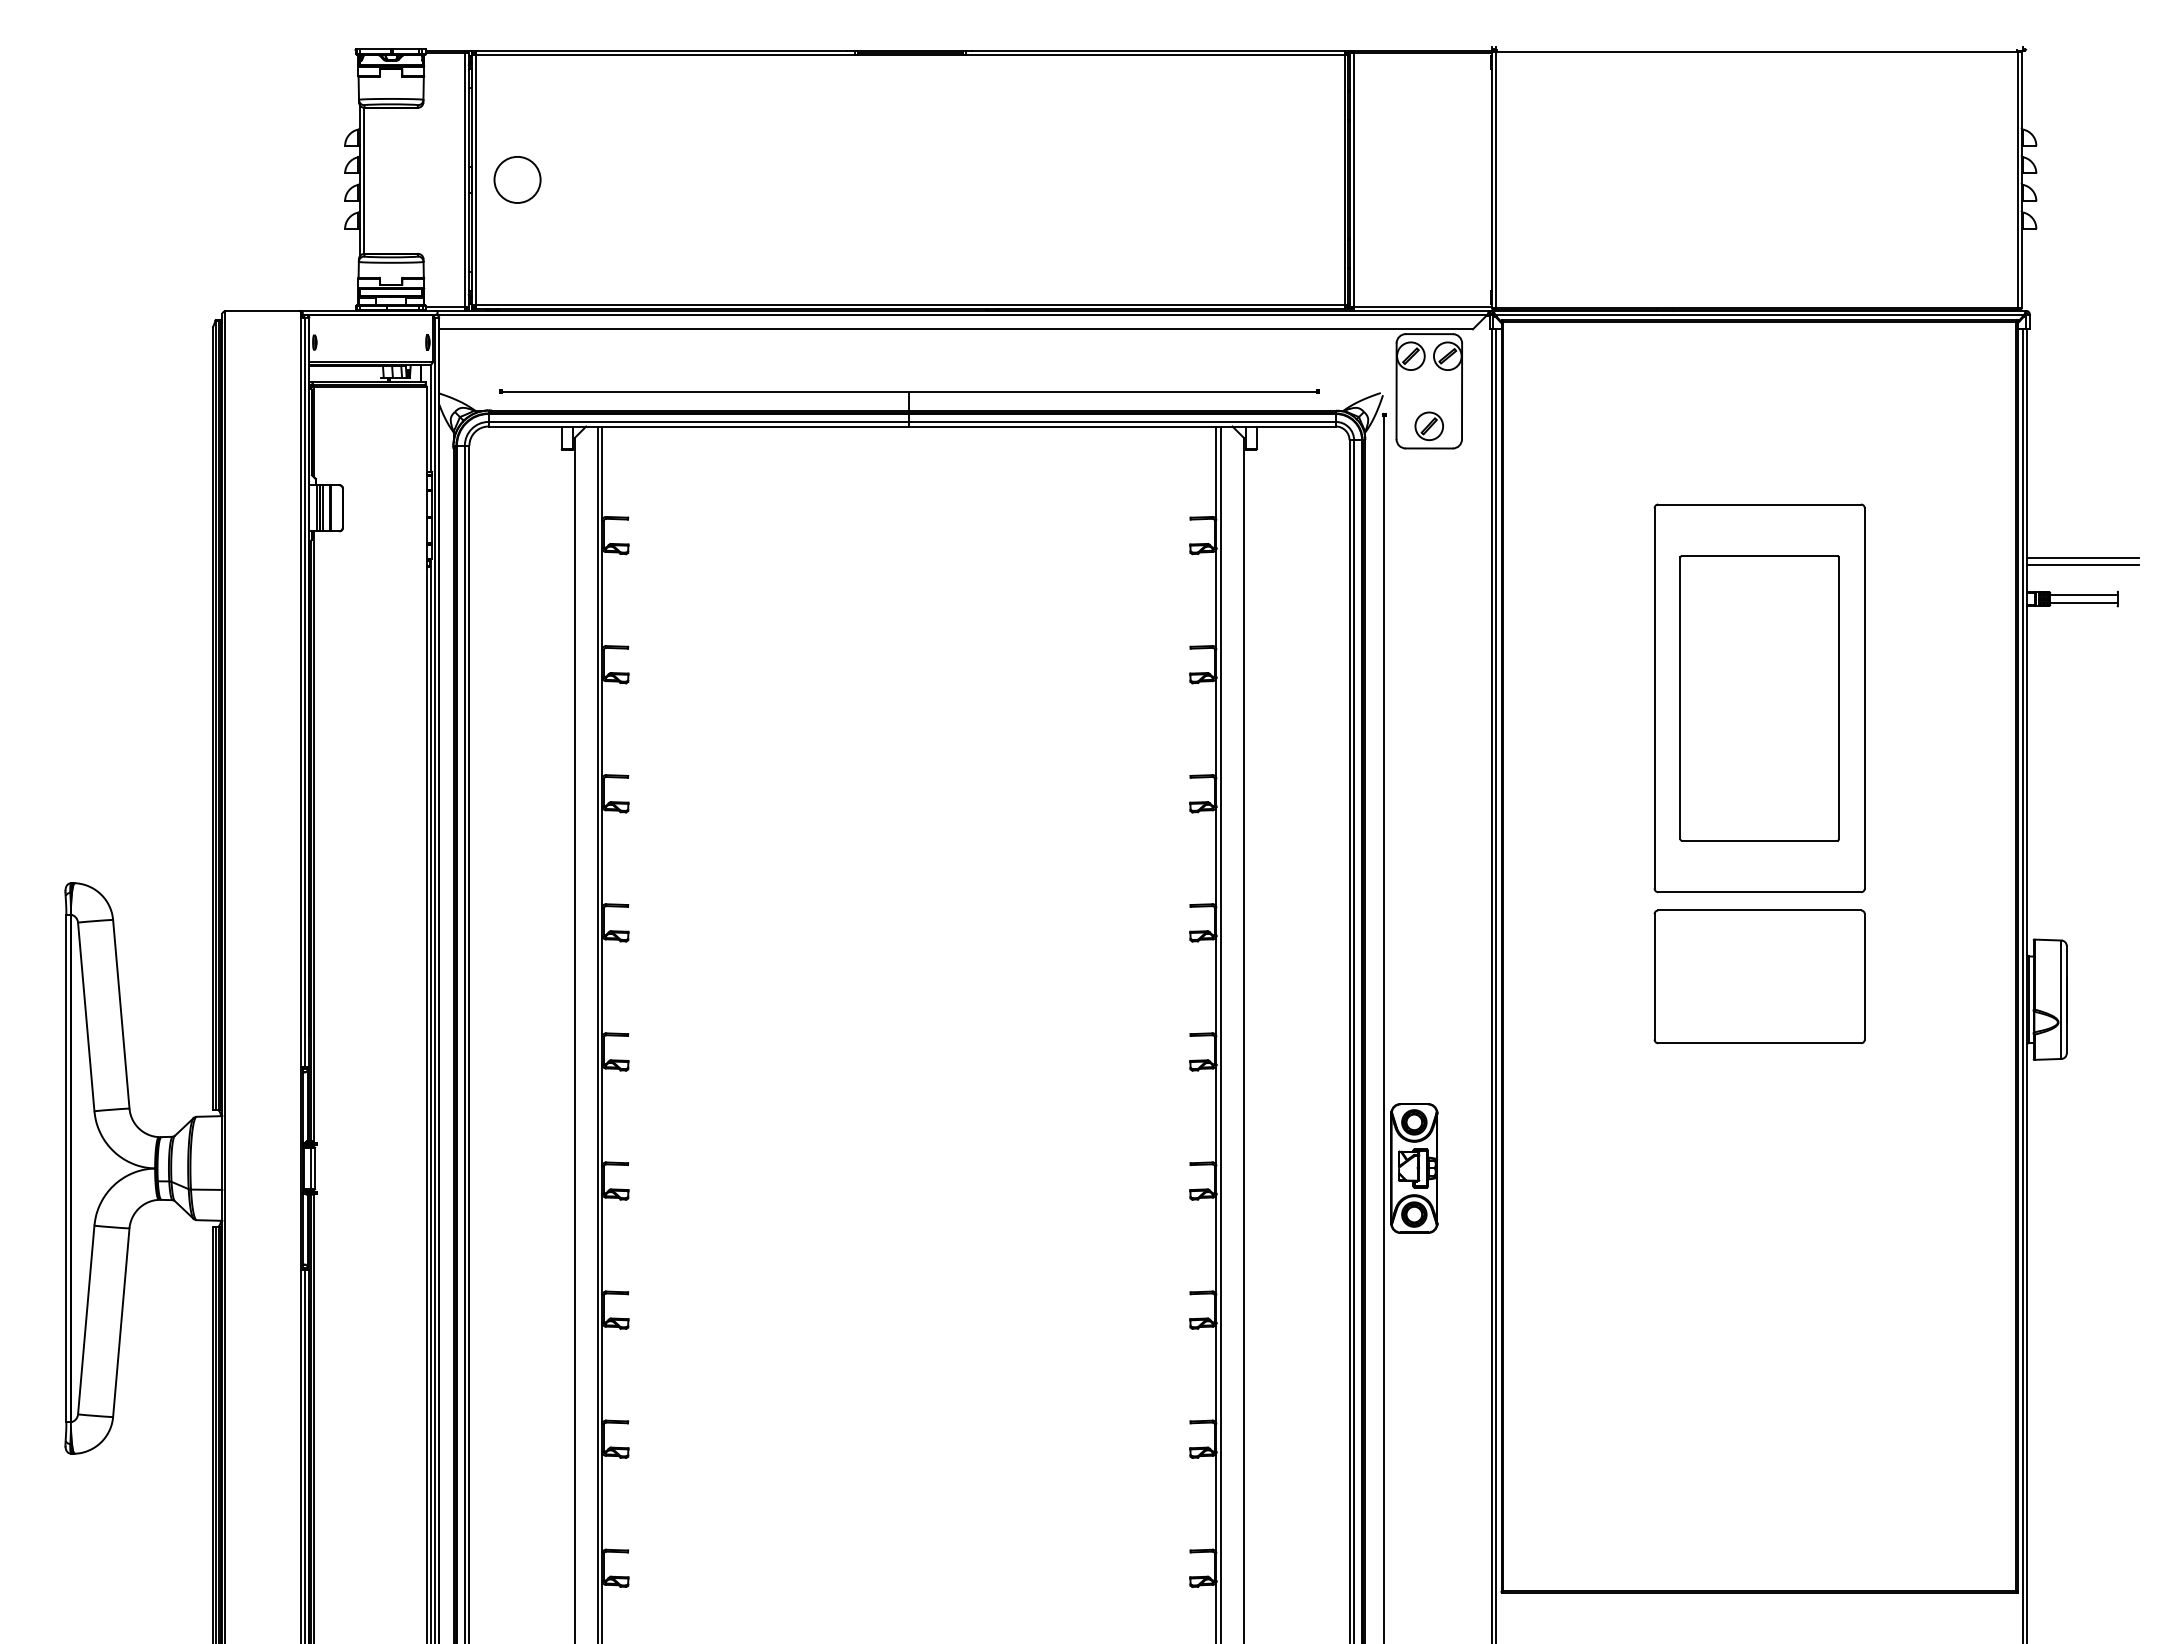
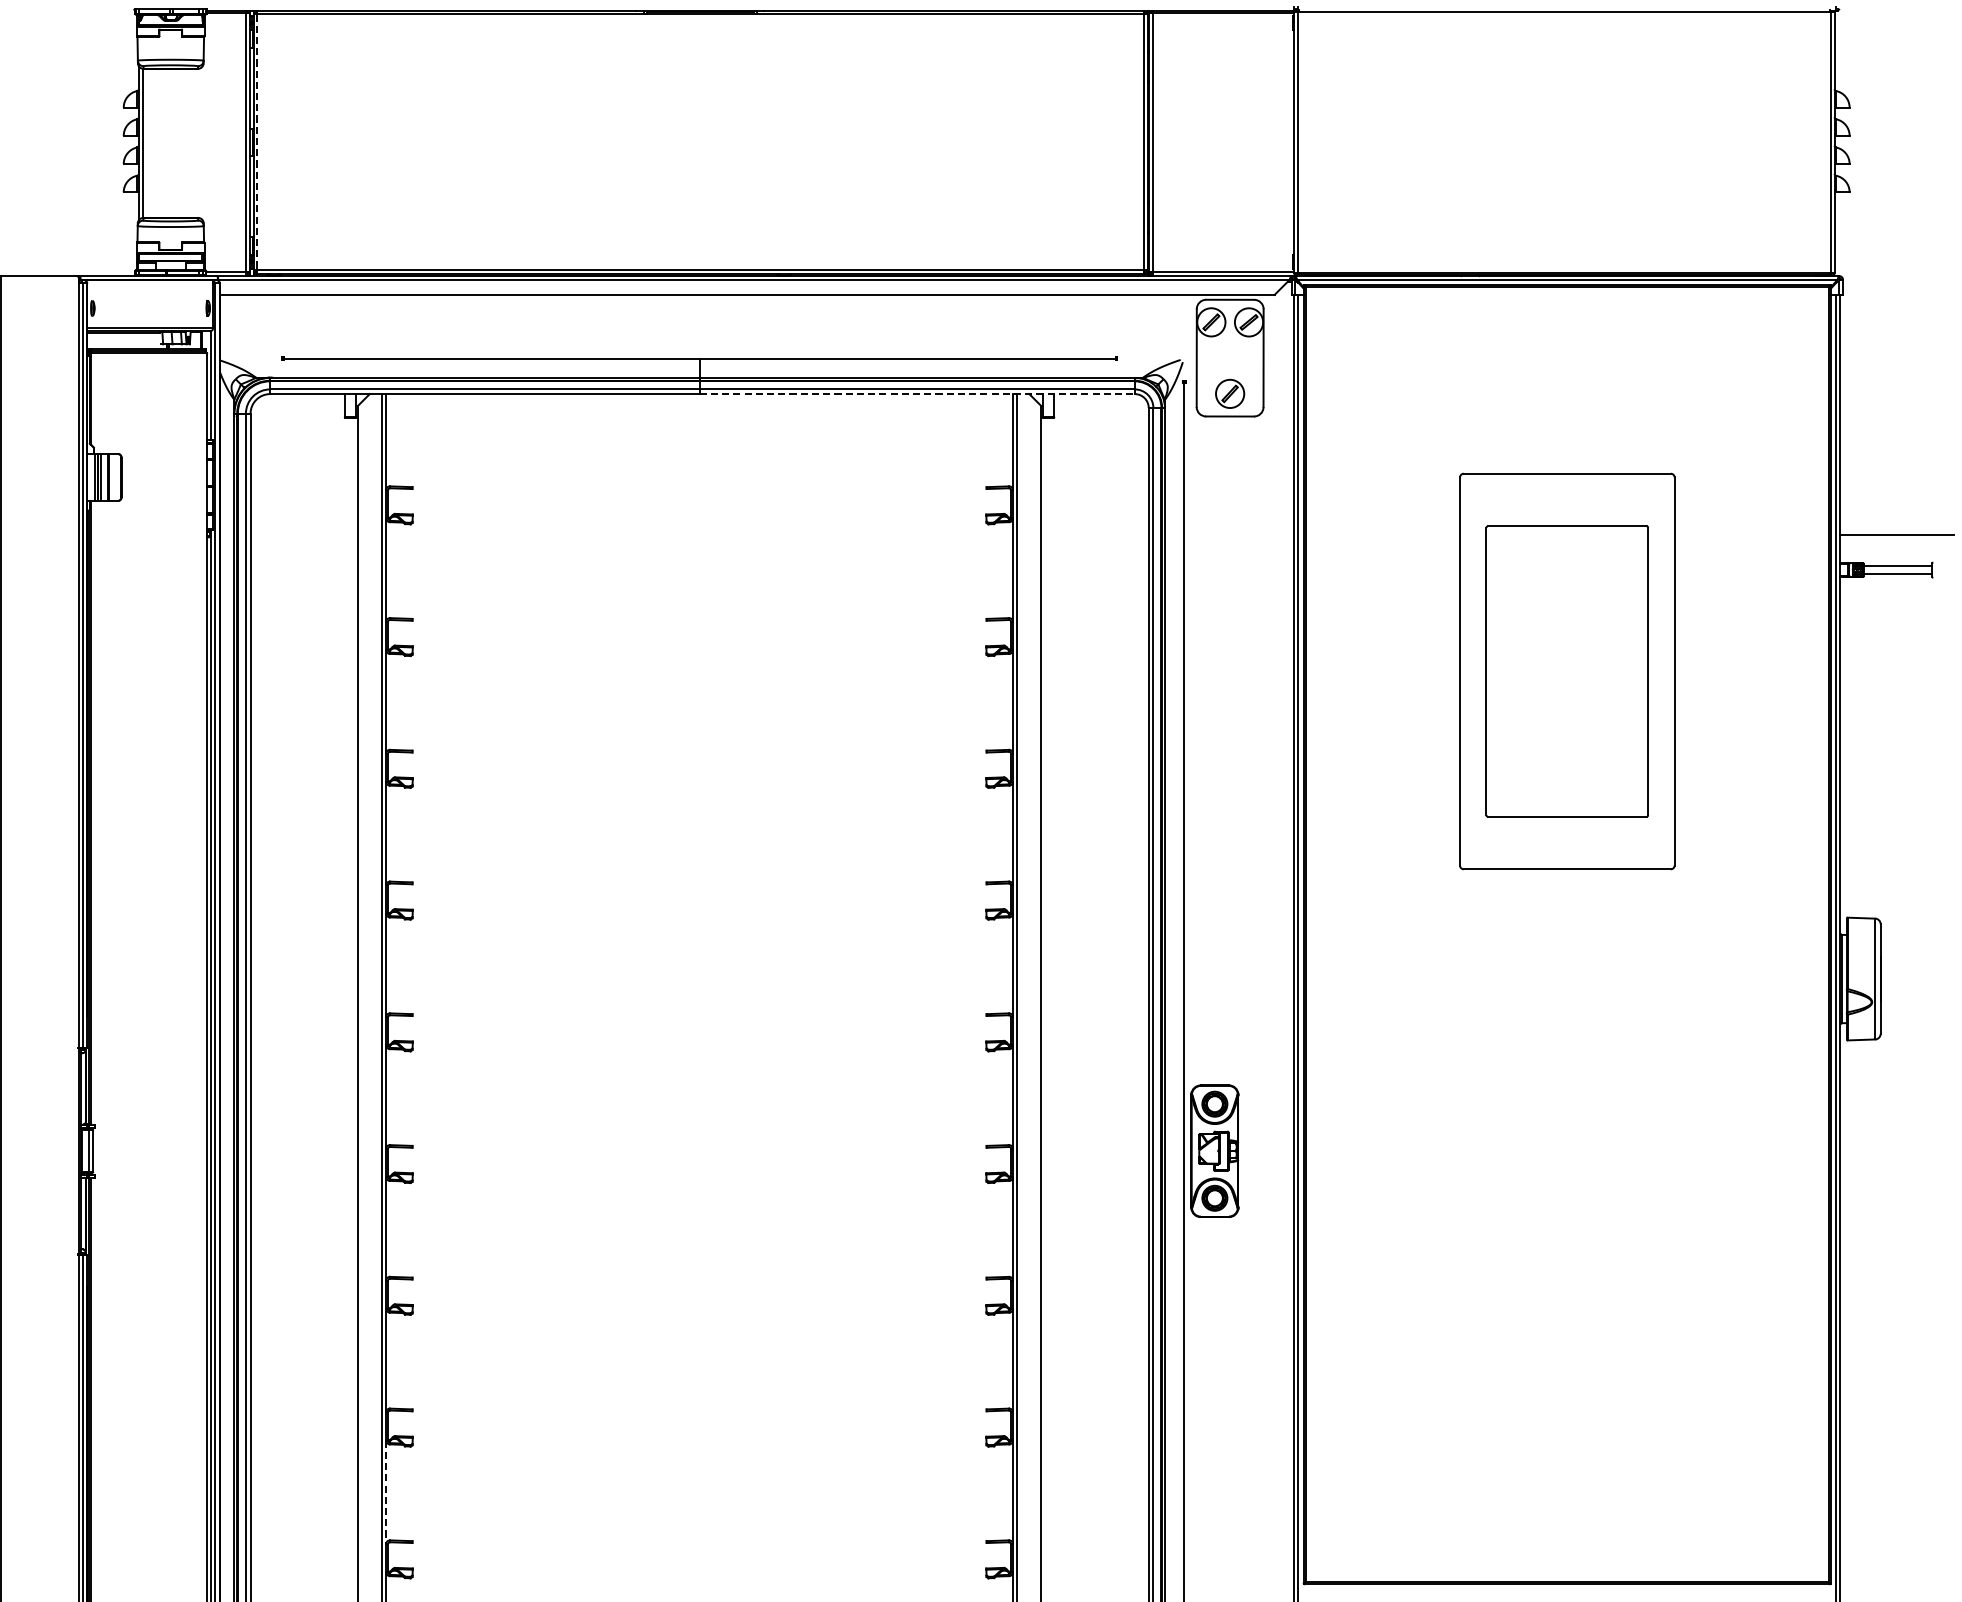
circle: (517, 179) -> (299, 142), removed
line: (476, 180) -> (257, 143), solid -> dashed
line: (1123, 426) -> (918, 394), solid -> dashed
line: (2082, 558) -> (1896, 528), removed
part: (1759, 976) -> (1567, 955), removed
line: (602, 1502) -> (386, 1492), solid -> dashed

